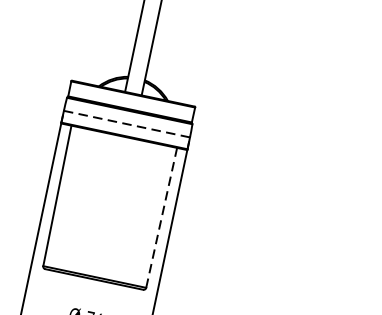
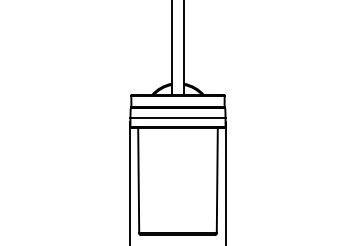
line: (127, 124) -> (178, 118), dashed -> solid
line: (161, 217) -> (217, 180), dashed -> solid

